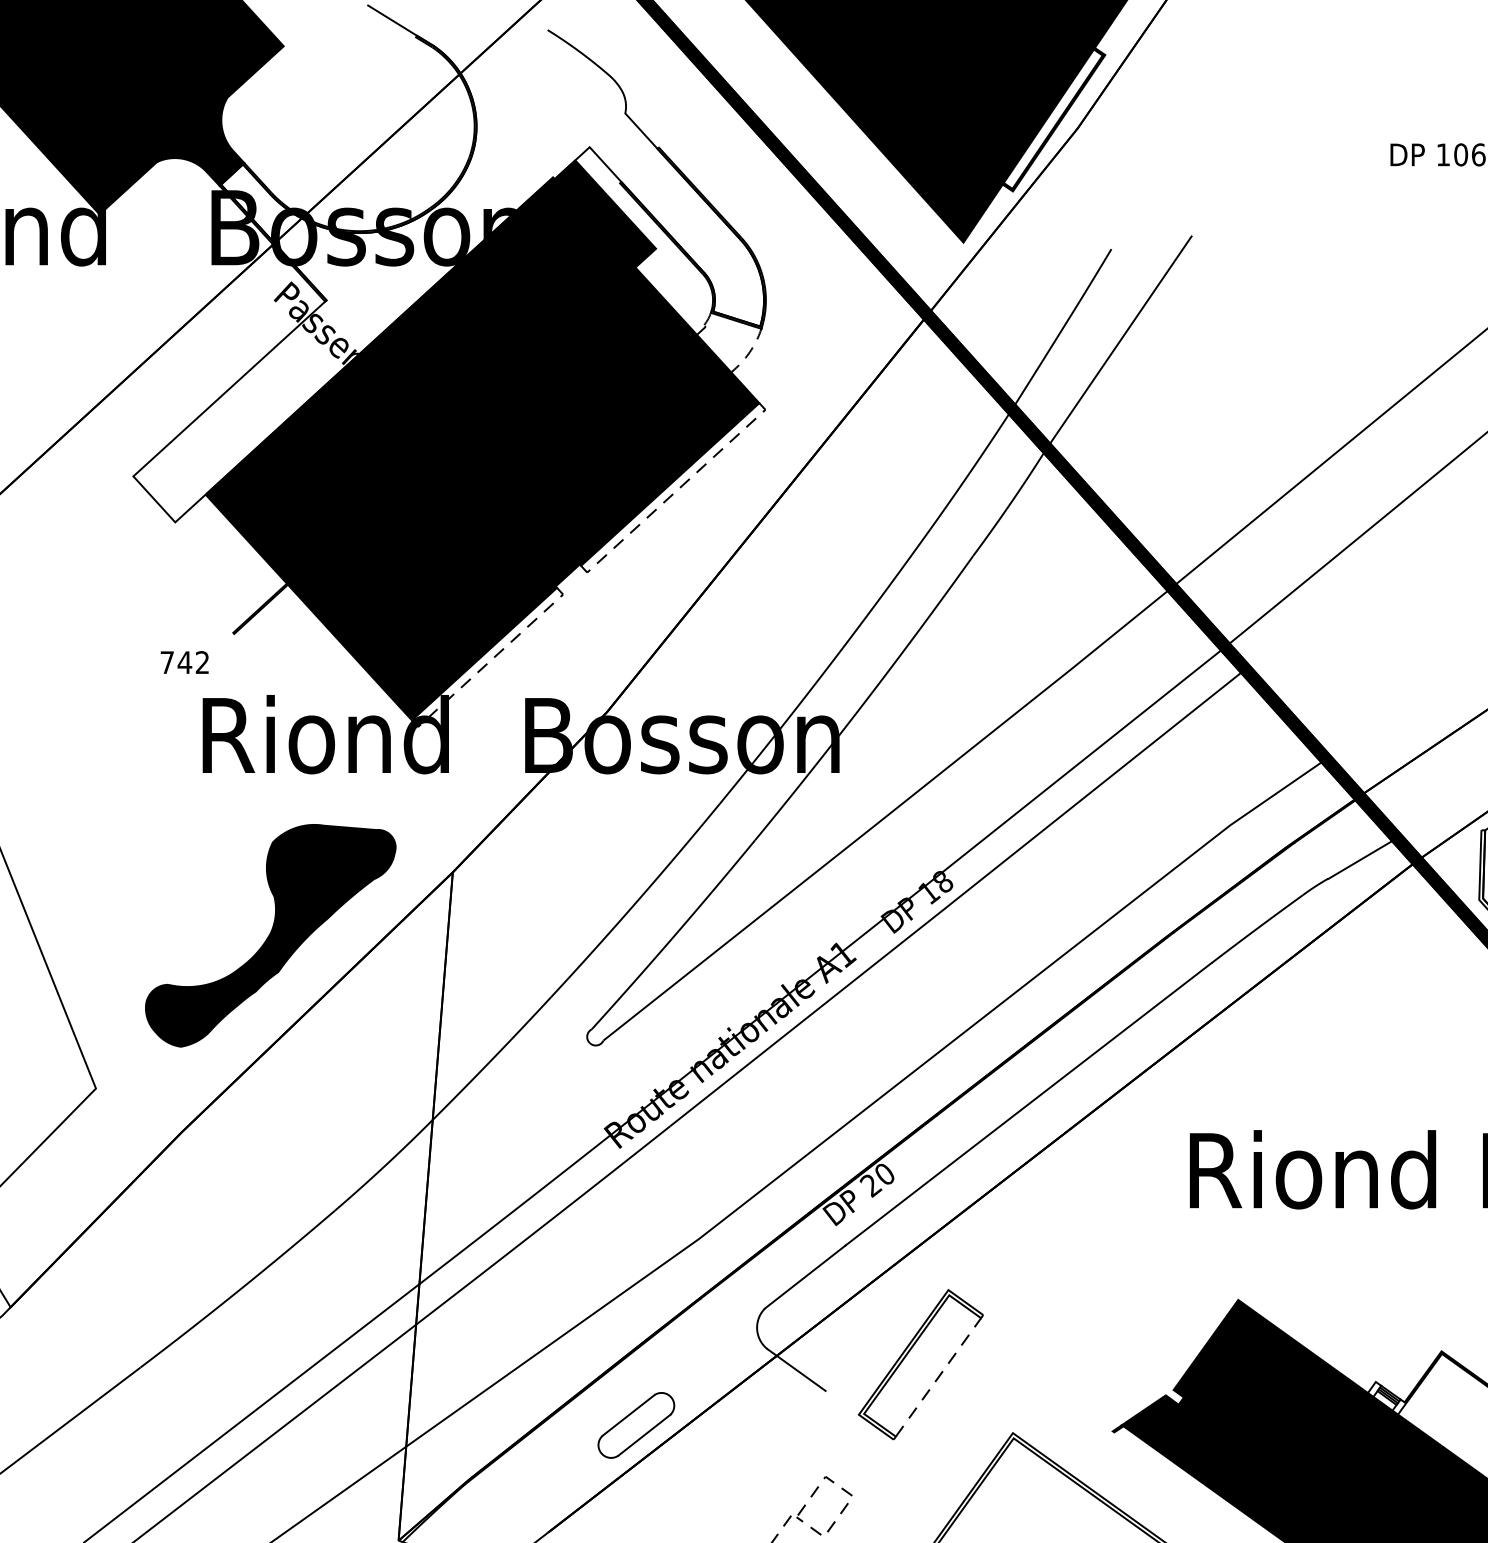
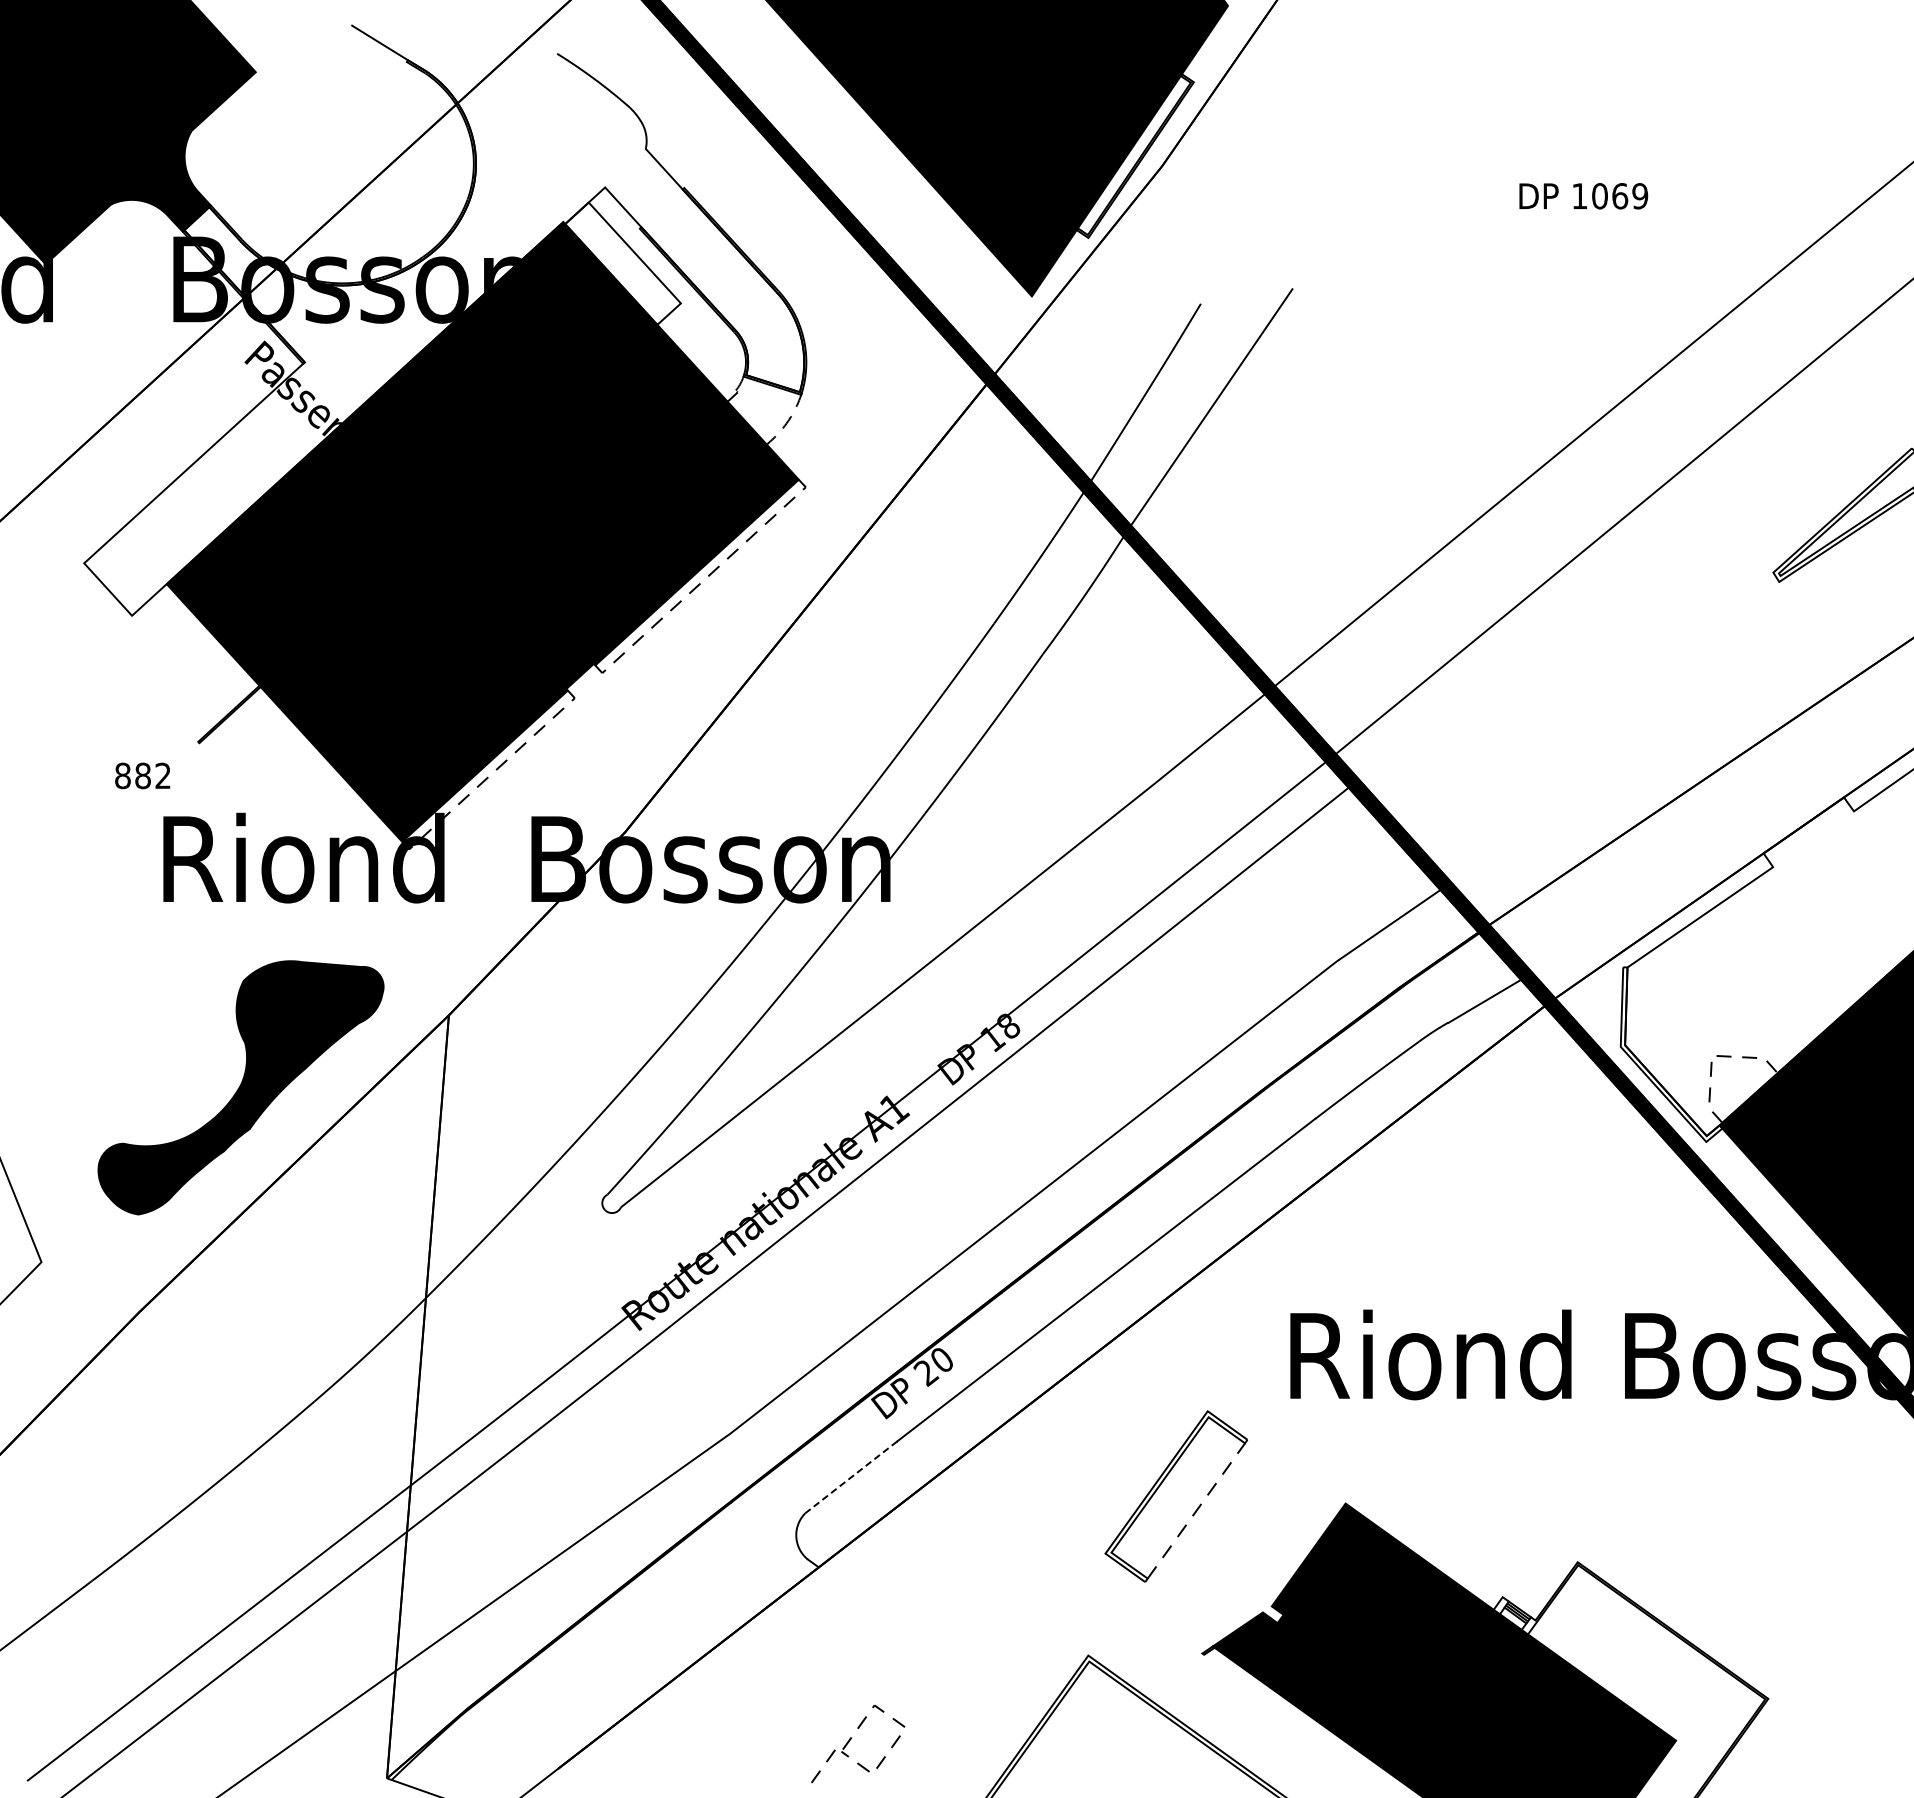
fill: (604, 213) -> (622, 263), removed
text: (176, 662) -> (133, 775), 742 -> 882
line: (804, 1277) -> (850, 1477), solid -> dashed
part: (907, 1355) -> (1160, 1486), moved
line: (801, 1373) -> (846, 1587), removed
part: (636, 1425) -> (658, 1646), removed

